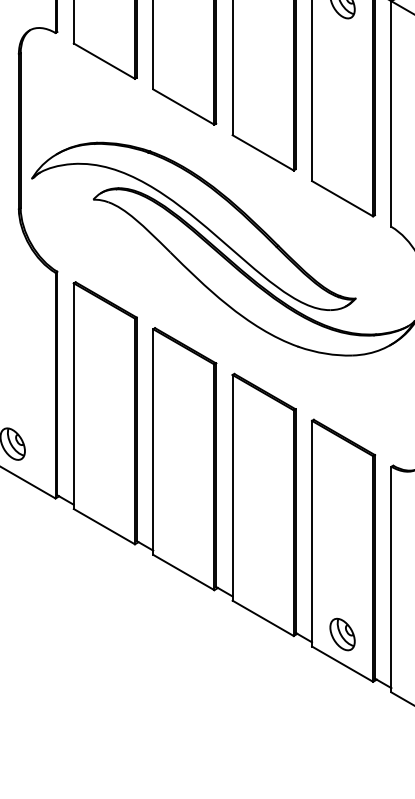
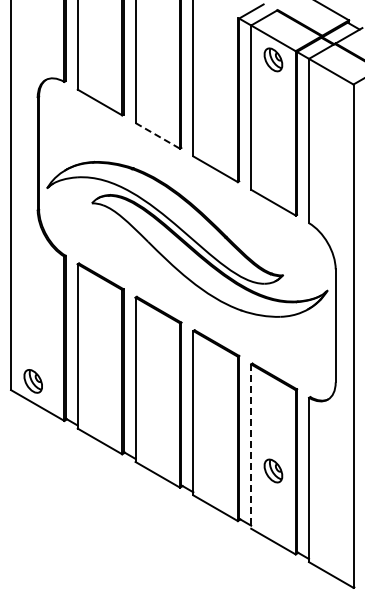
line: (183, 106) -> (157, 135), solid -> dashed
line: (312, 534) -> (251, 447), solid -> dashed
part: (342, 633) -> (273, 470), moved

